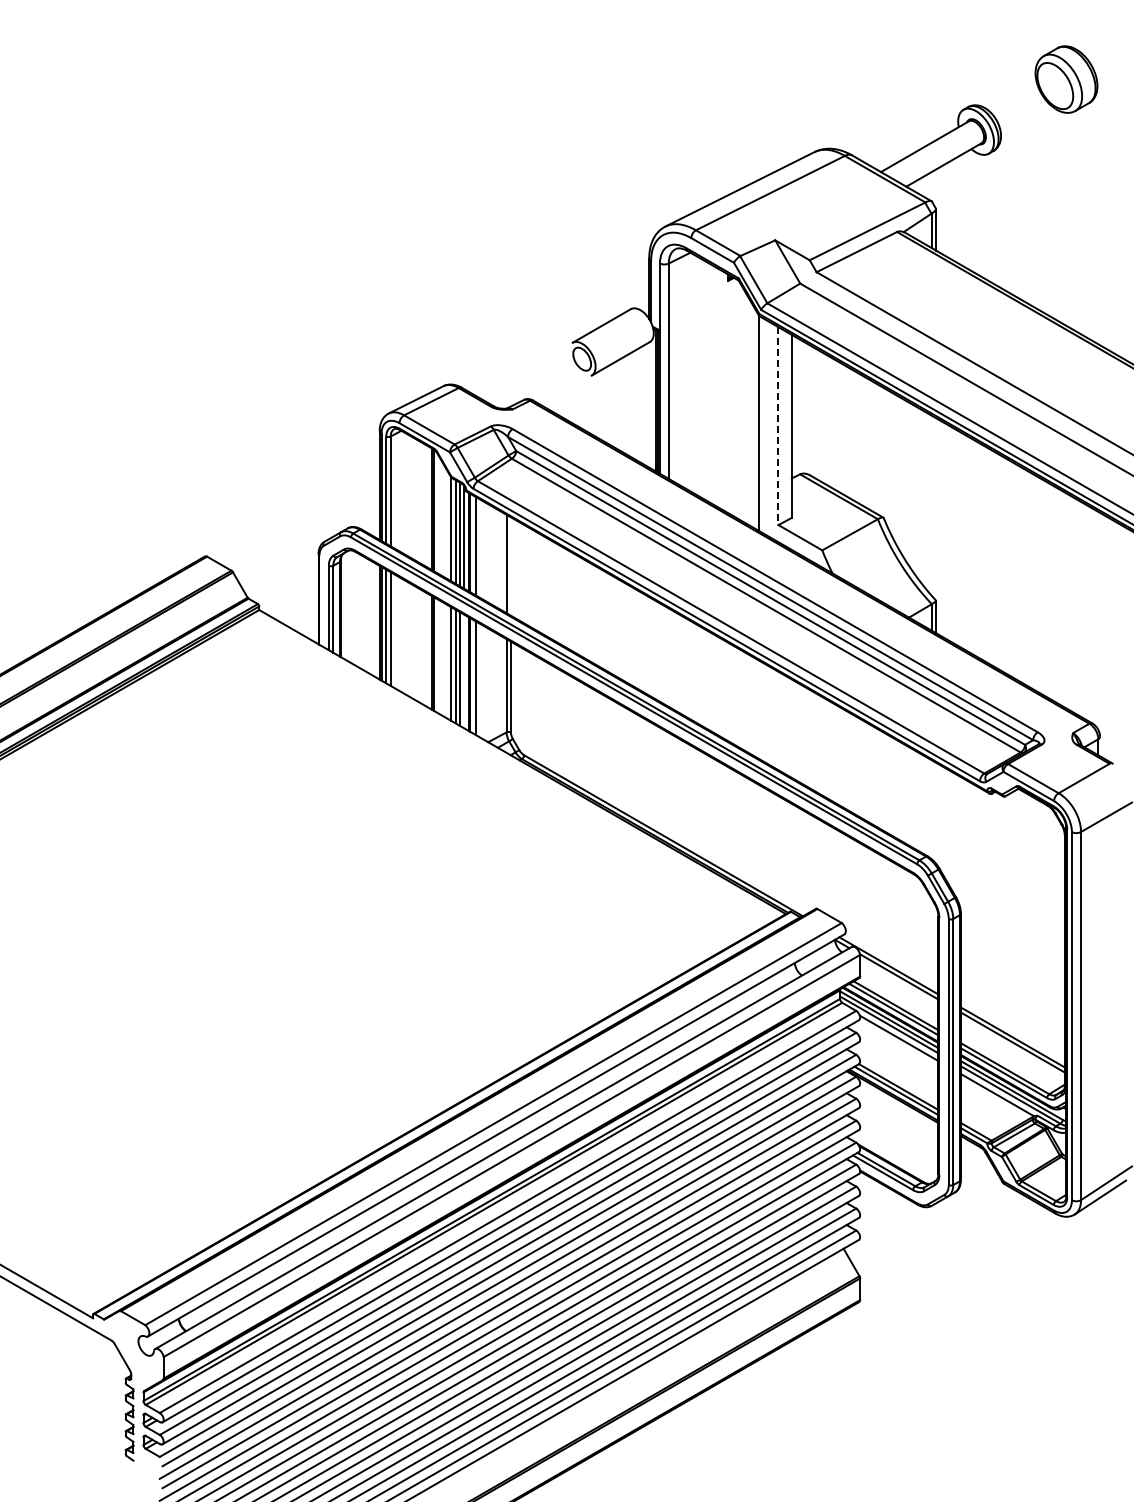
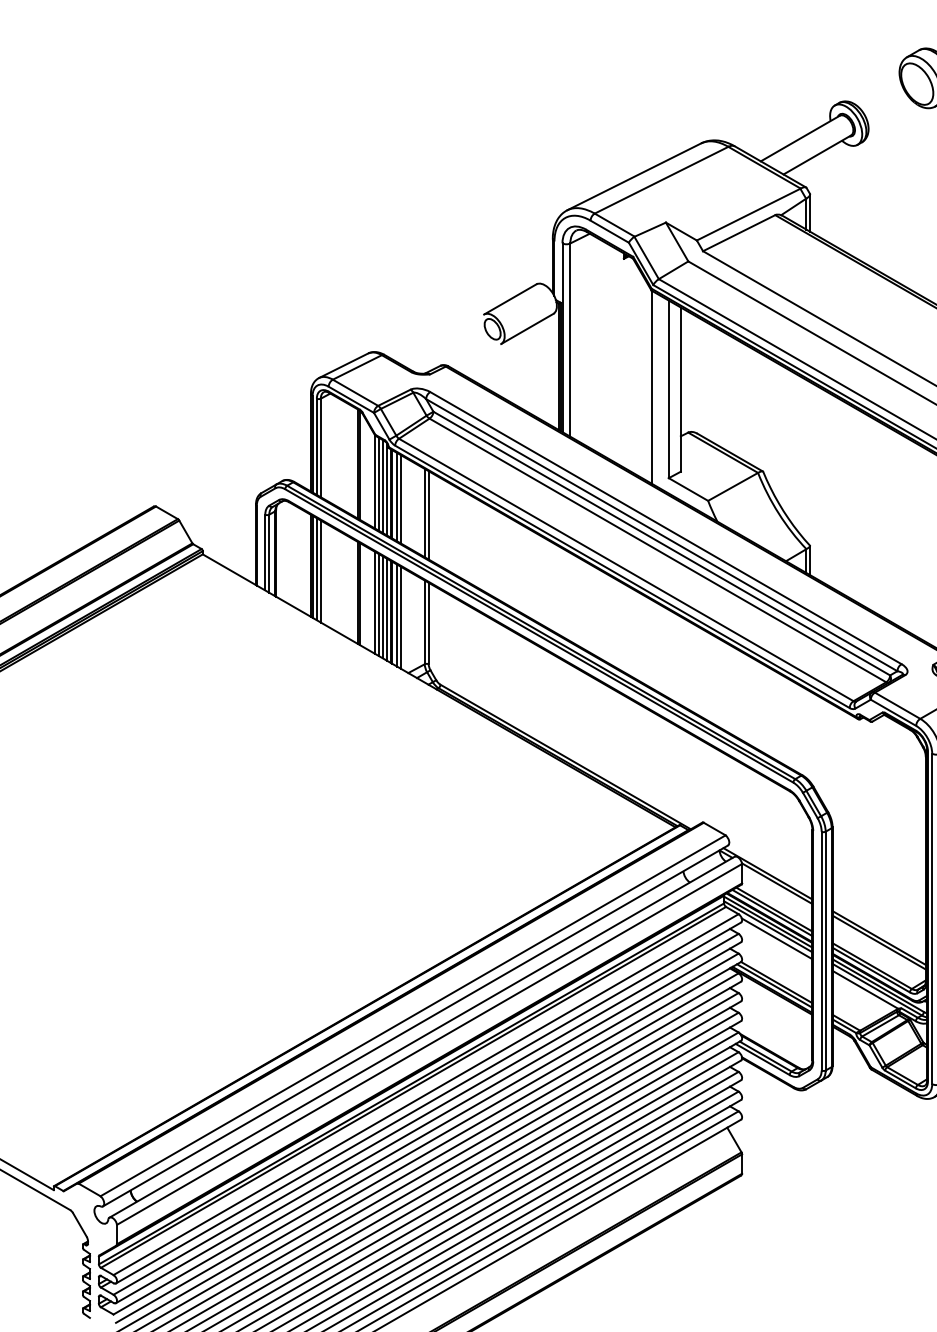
line: (778, 426) -> (668, 389), dashed -> solid
line: (479, 548) -> (400, 499), added
line: (510, 566) -> (428, 515), added
line: (464, 671) -> (387, 609), added
line: (479, 680) -> (400, 617), added

